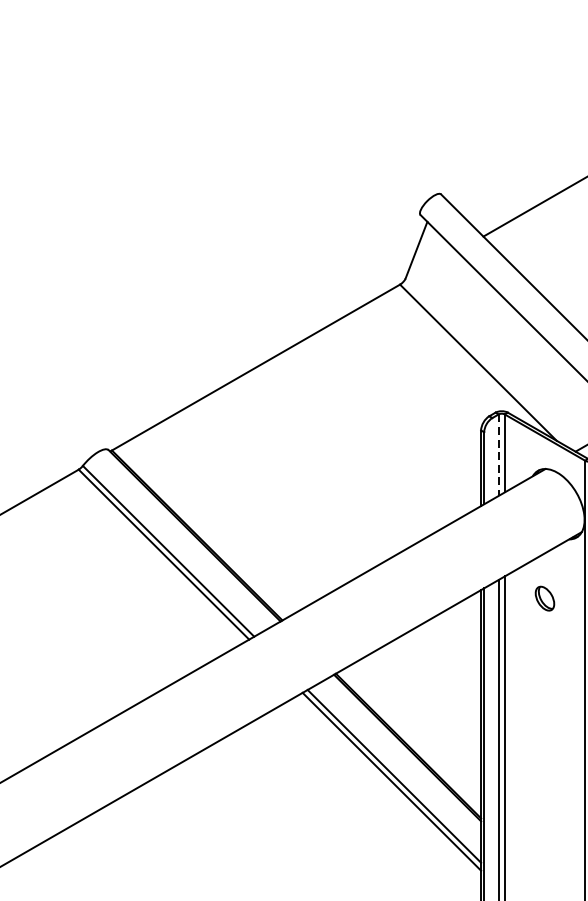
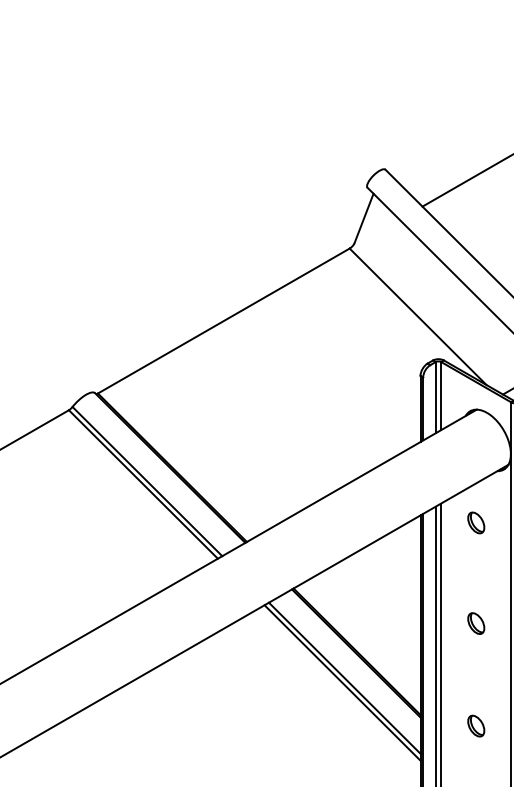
line: (498, 455) -> (435, 397), dashed -> solid
part: (545, 713) -> (476, 623), added
part: (545, 830) -> (476, 725), added

